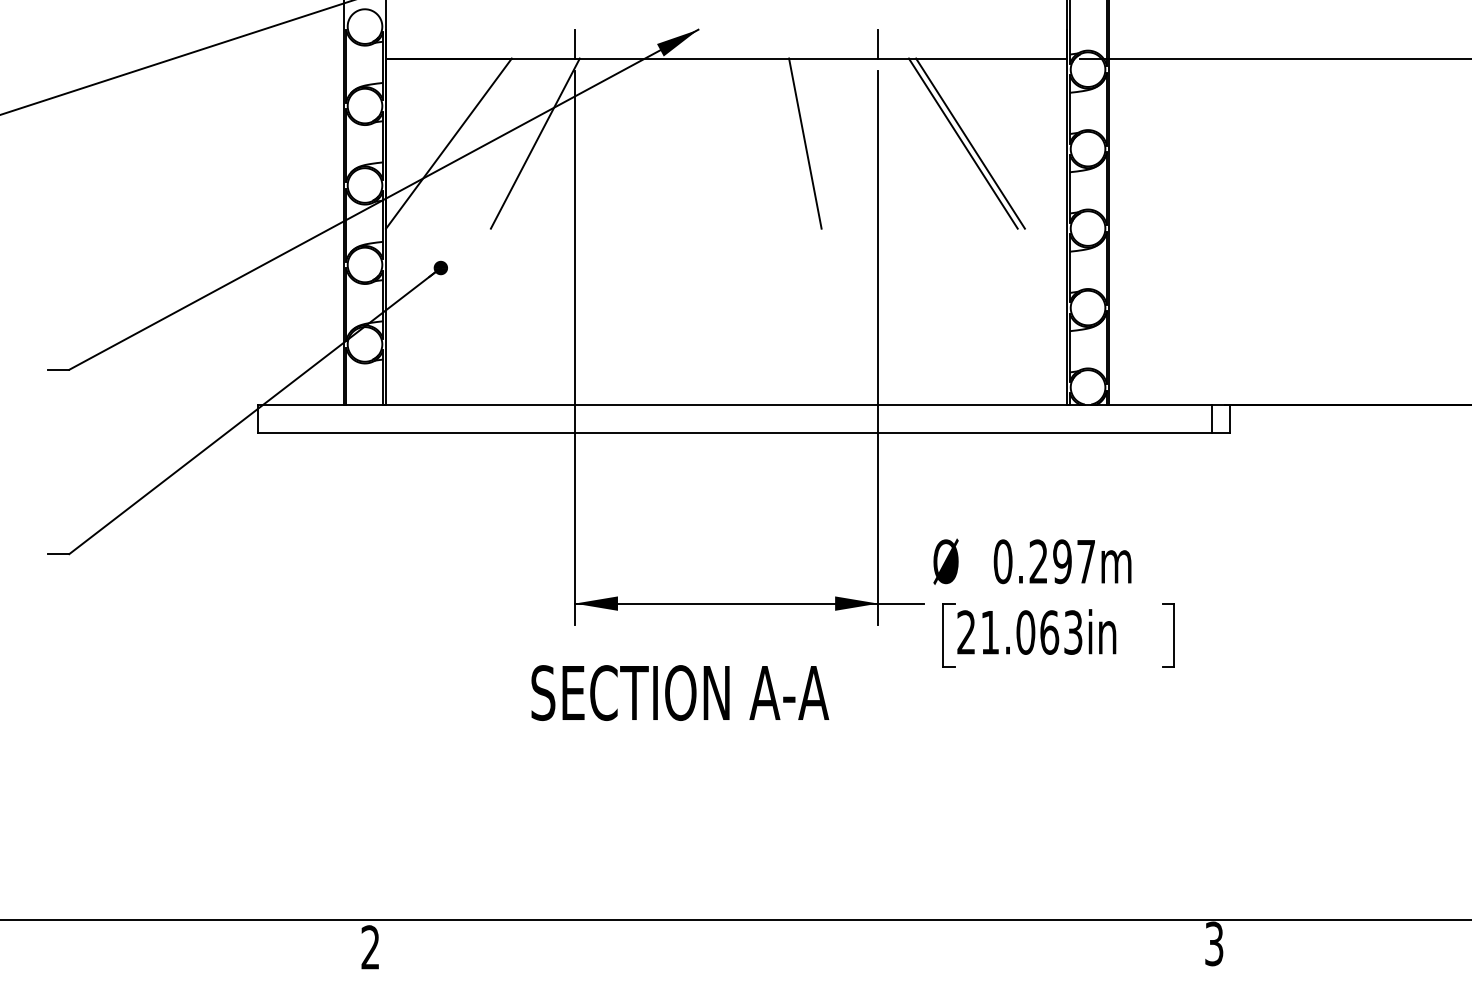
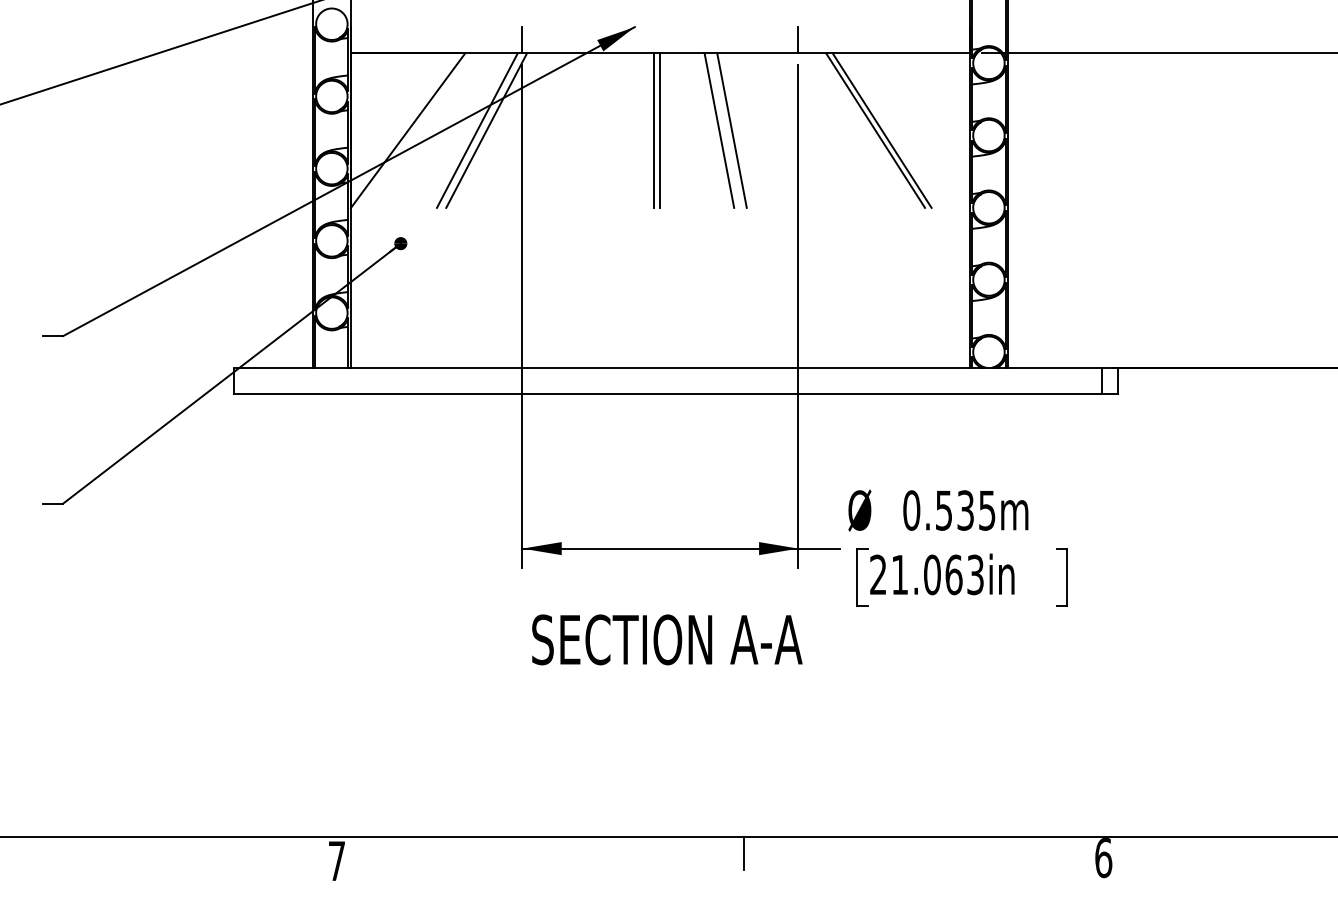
line: (524, 143) -> (476, 130), added
line: (718, 143) -> (653, 130), added
line: (726, 143) -> (660, 130), added
line: (791, 143) -> (719, 130), added
text: (1062, 561) -> (965, 510), 0.297m -> 0.535m
text: (680, 692) -> (667, 639), moved
line: (817, 938) -> (743, 852), added
text: (1214, 944) -> (1103, 858), 3 -> 6
text: (370, 946) -> (336, 860), 2 -> 7

